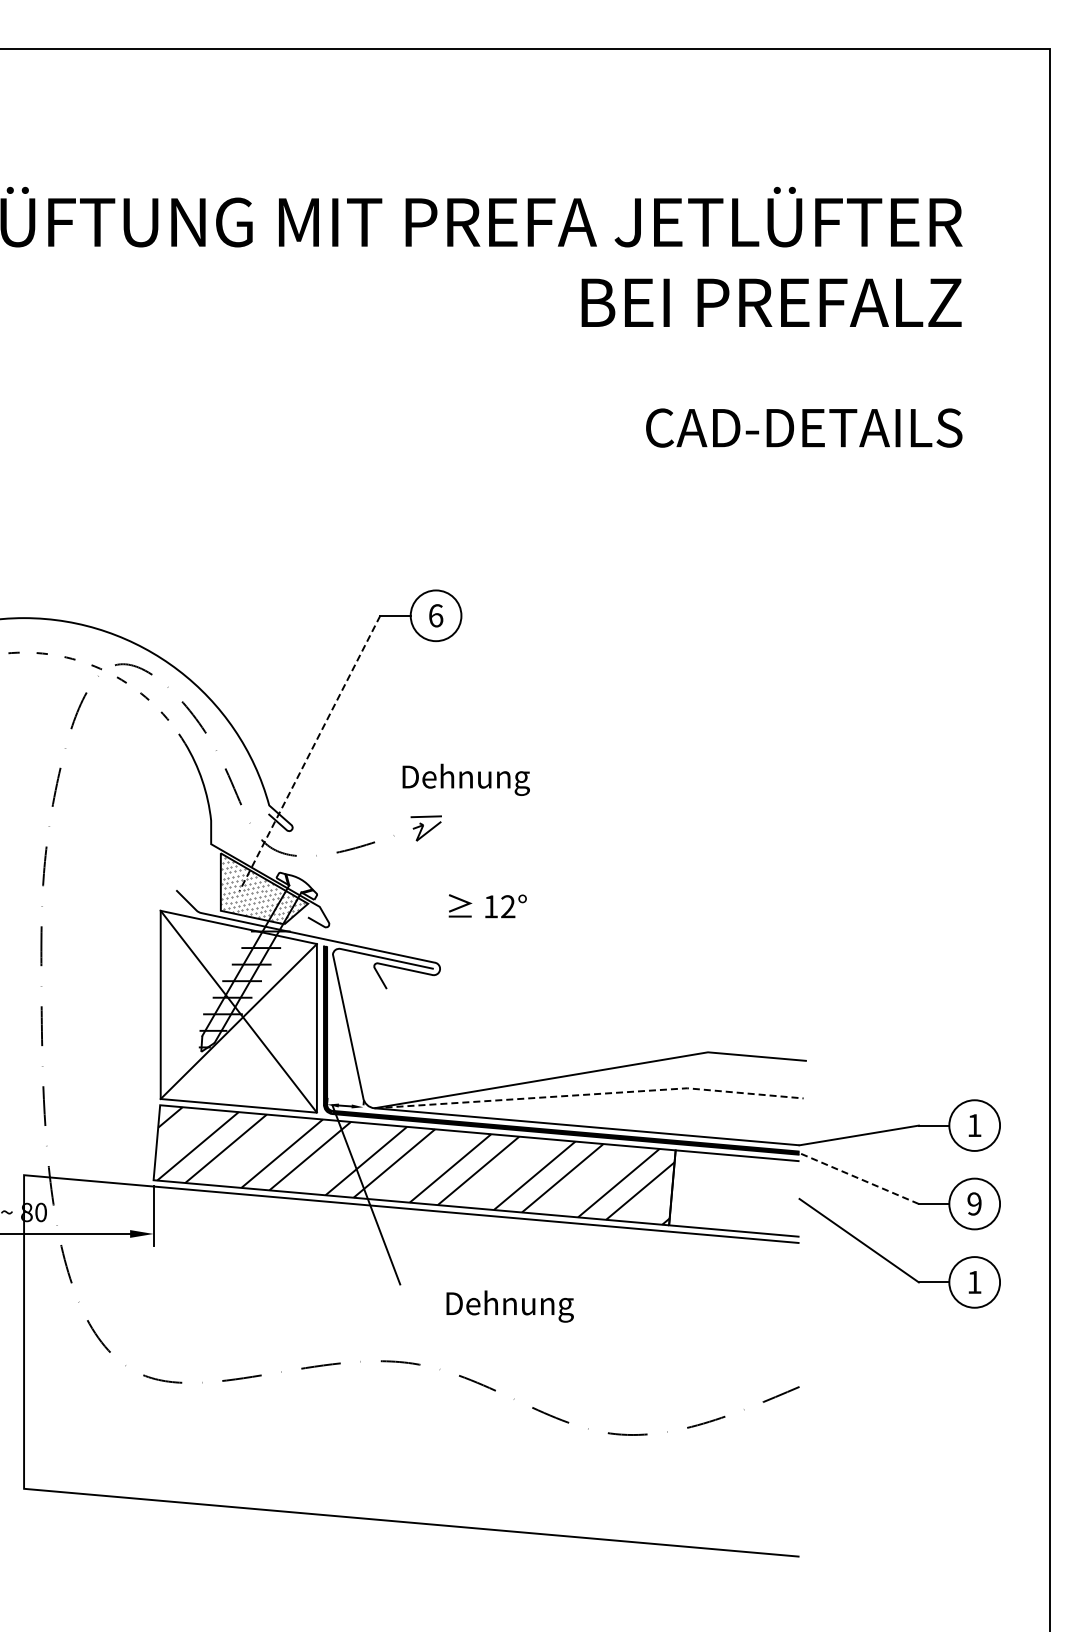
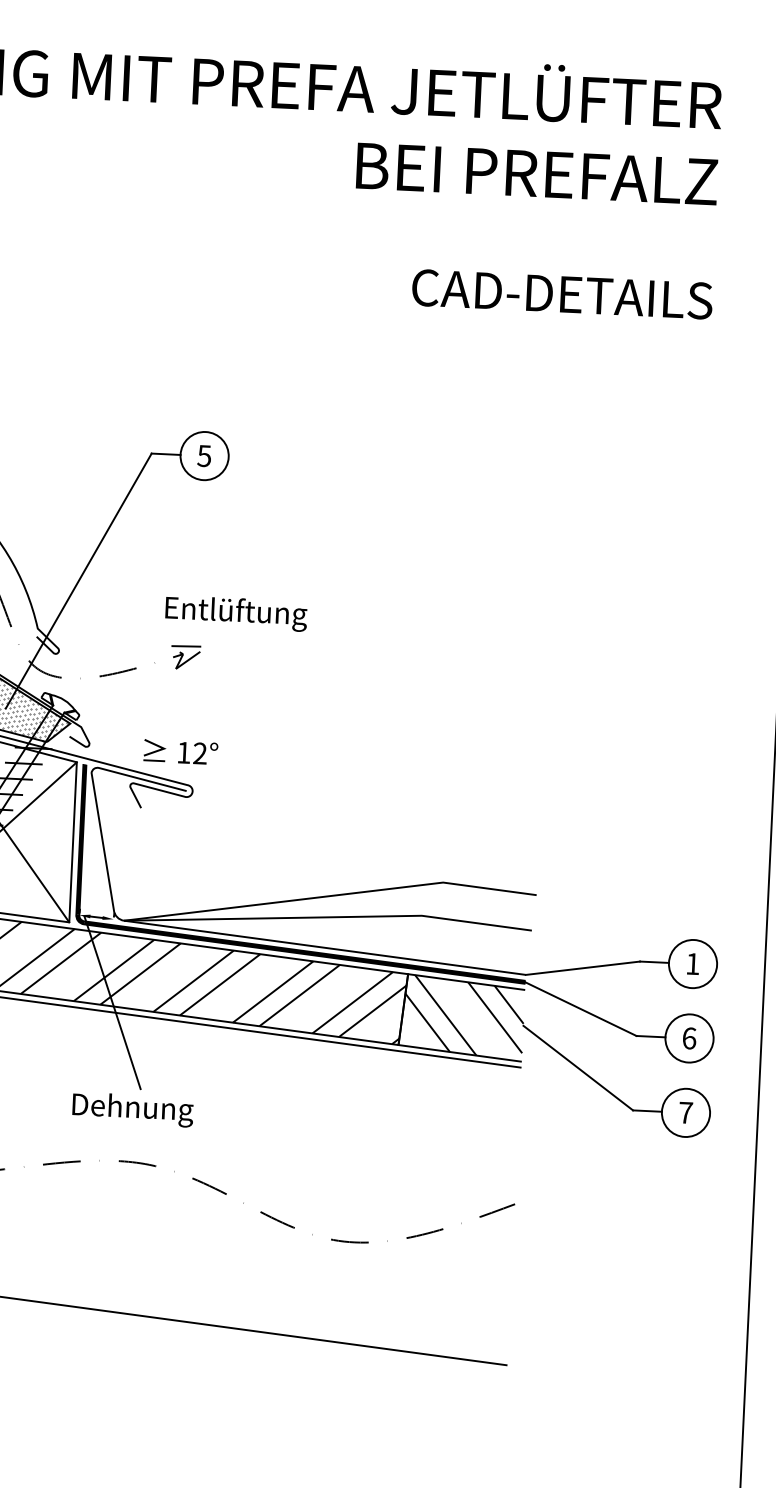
text: (435, 615) -> (204, 455), 6 -> 5
line: (309, 753) -> (78, 581), dashed -> solid
text: (478, 779) -> (237, 613), Dehnung -> Entlüftung
text: (487, 906) -> (180, 752), moved
line: (589, 1094) -> (328, 917), dashed -> solid
line: (859, 1178) -> (581, 1009), dashed -> solid
hatch: (736, 1191) -> (464, 1015), added
text: (974, 1203) -> (689, 1037), 9 -> 6
text: (974, 1282) -> (685, 1112), 1 -> 7
text: (509, 1306) -> (132, 1109), moved

